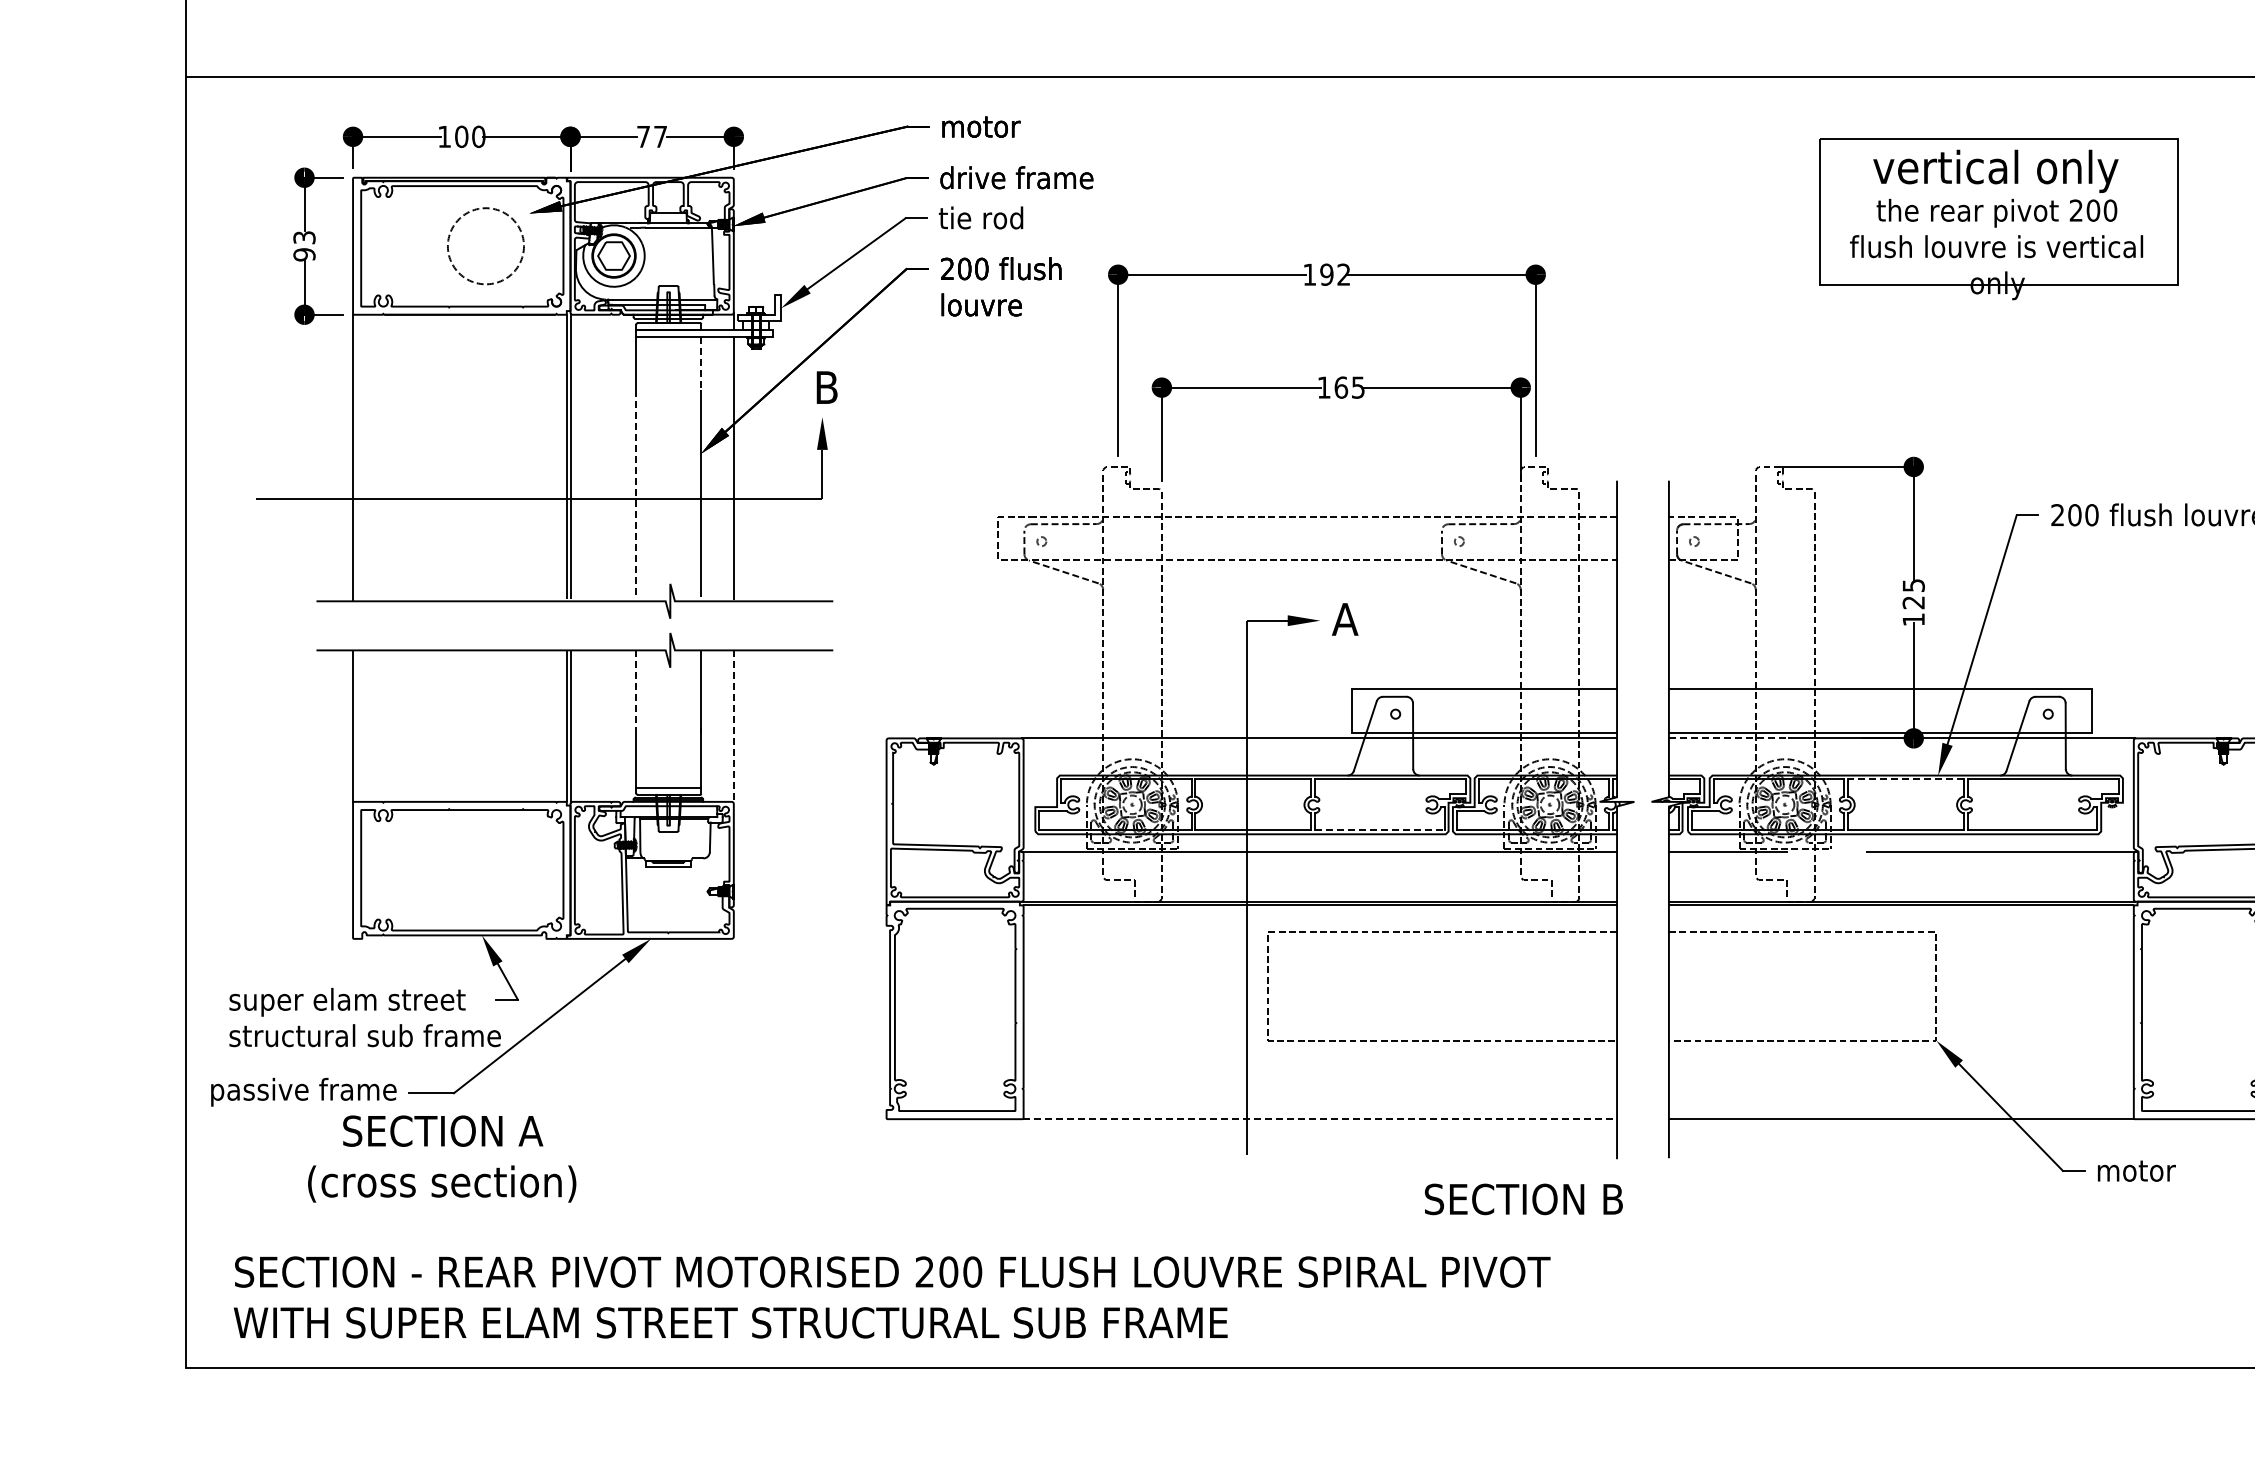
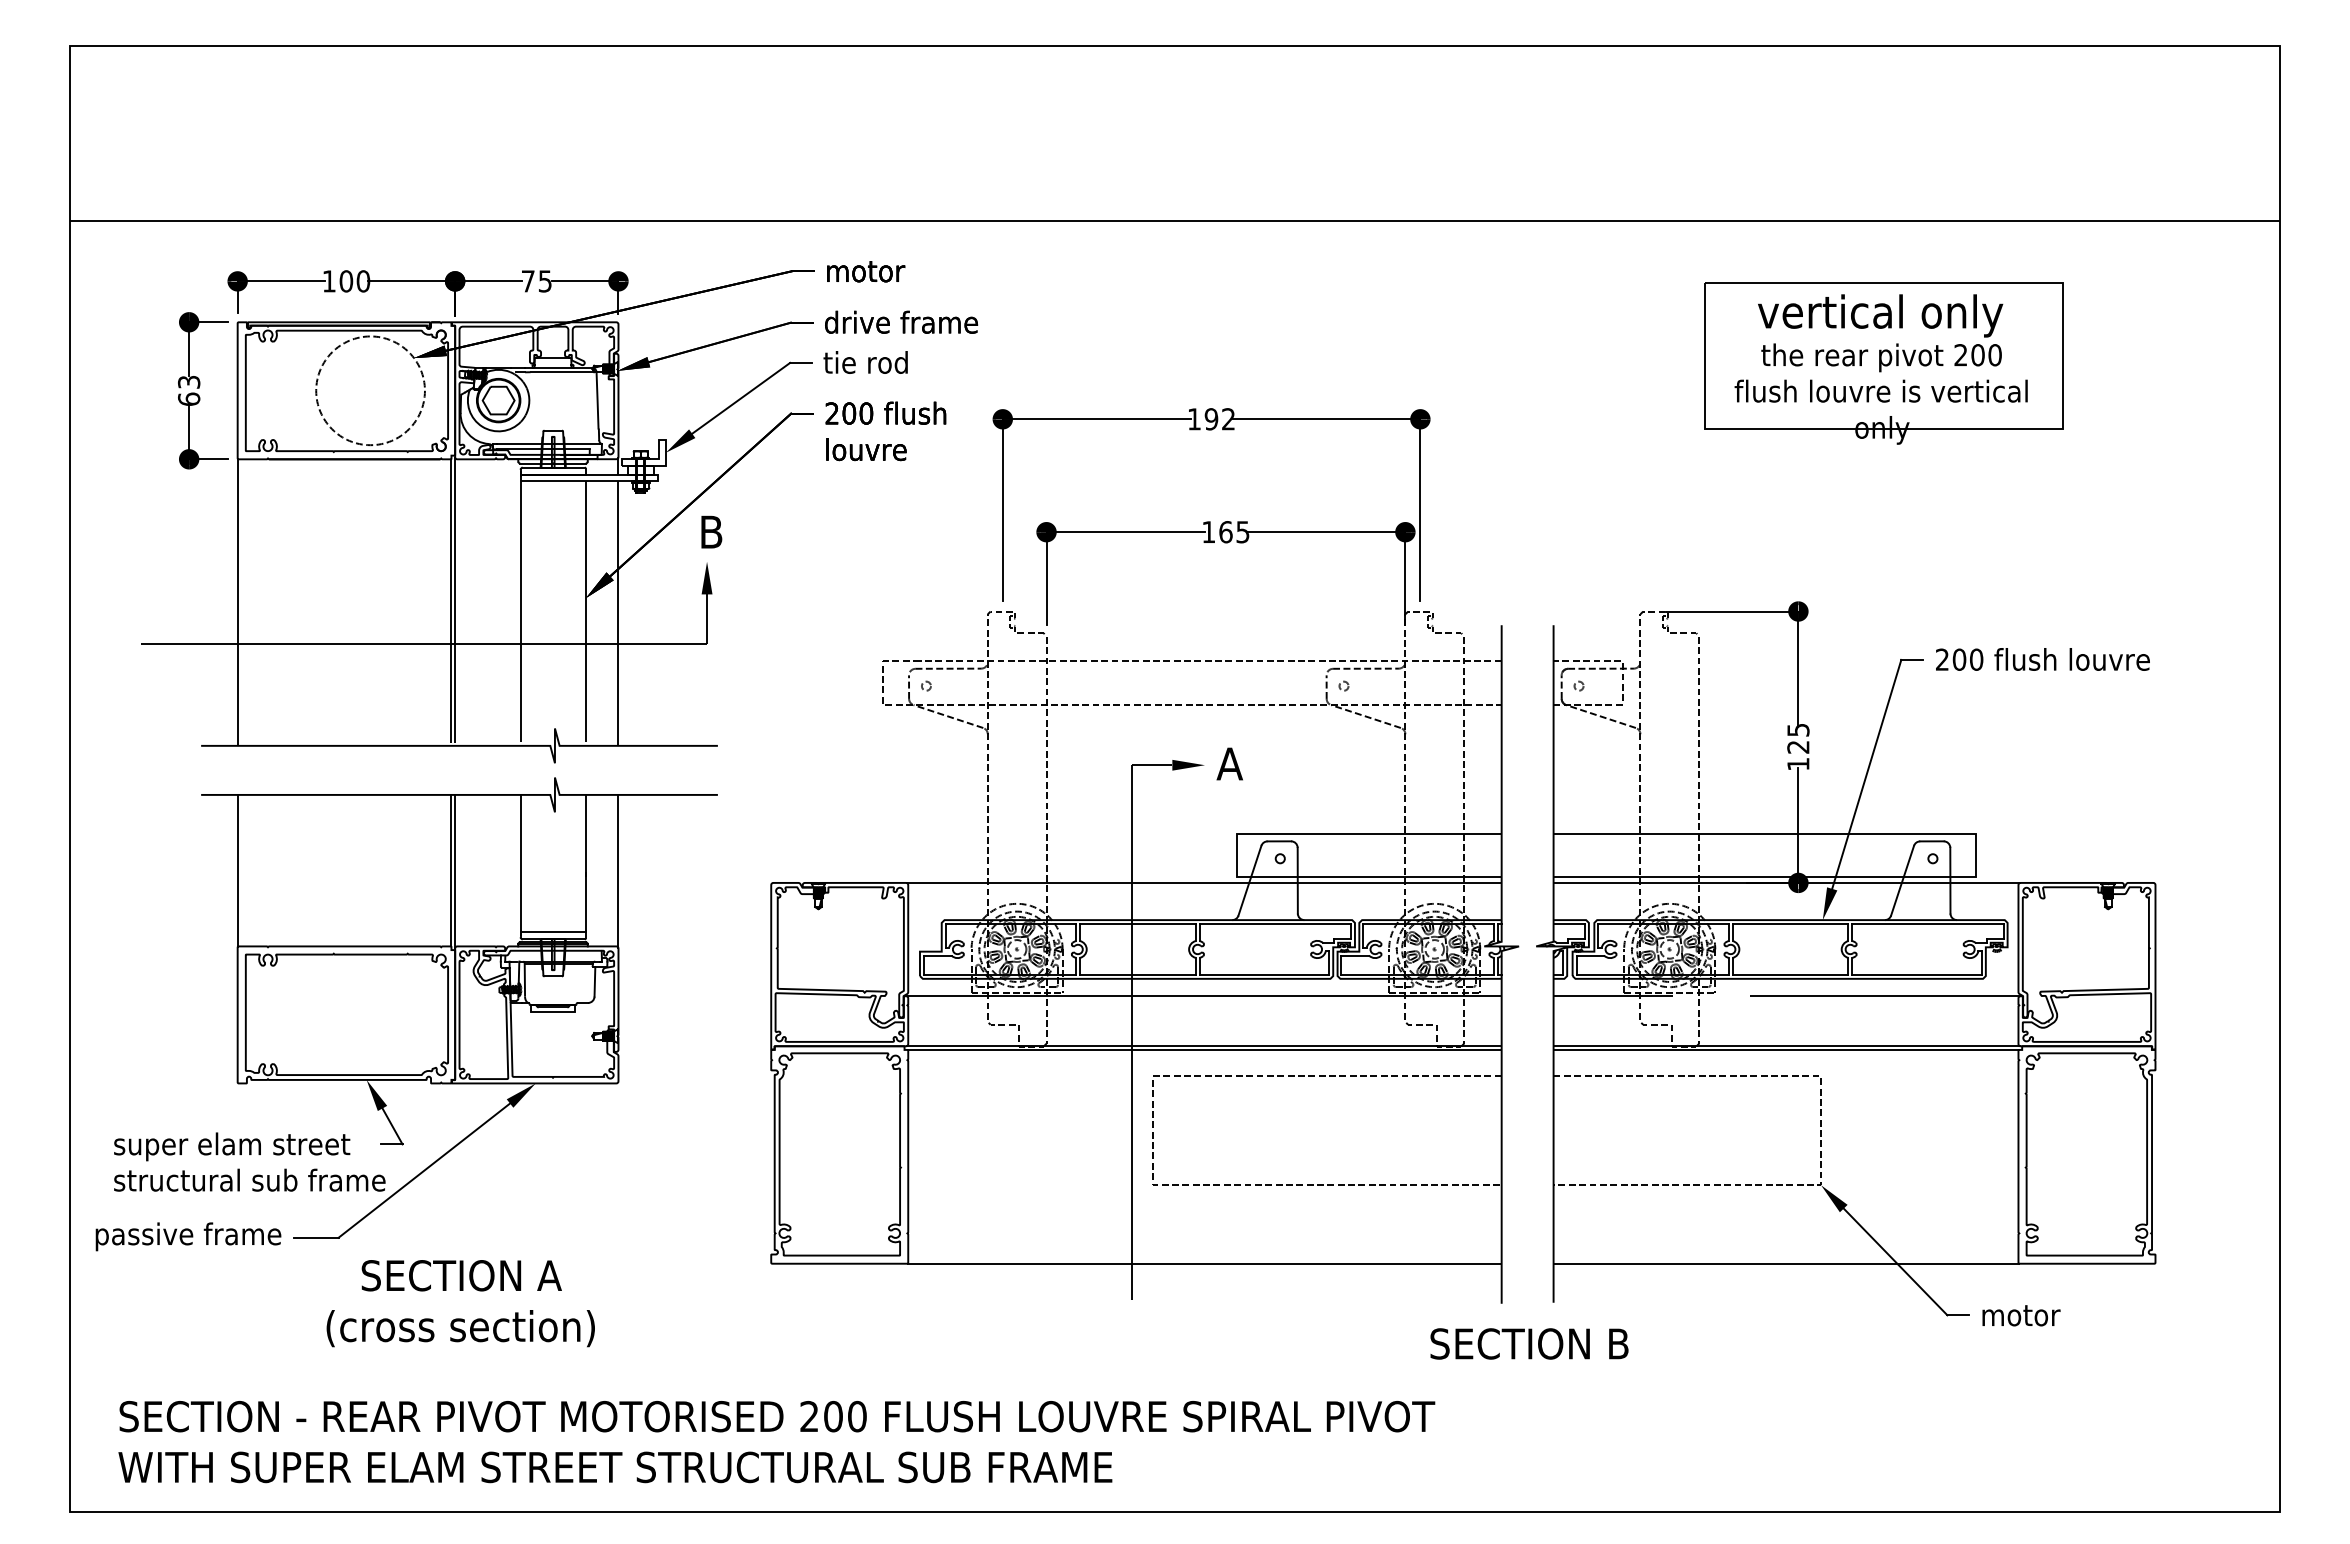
text: (660, 136) -> (545, 281), 77 -> 75
circle: (485, 245) -> (370, 390), size x1.43
text: (304, 254) -> (189, 399), 93 -> 63
line: (700, 362) -> (585, 507), dashed -> solid
line: (635, 493) -> (520, 638), dashed -> solid
line: (635, 688) -> (520, 833), dashed -> solid
line: (733, 726) -> (618, 871), dashed -> solid
line: (1728, 737) -> (1613, 882), dashed -> solid
line: (1905, 779) -> (1790, 924), dashed -> solid
line: (1379, 829) -> (1264, 974), dashed -> solid
line: (1319, 1118) -> (1204, 1263), dashed -> solid
text: (441, 1158) -> (460, 1303), moved
text: (1523, 1198) -> (1529, 1343), moved

